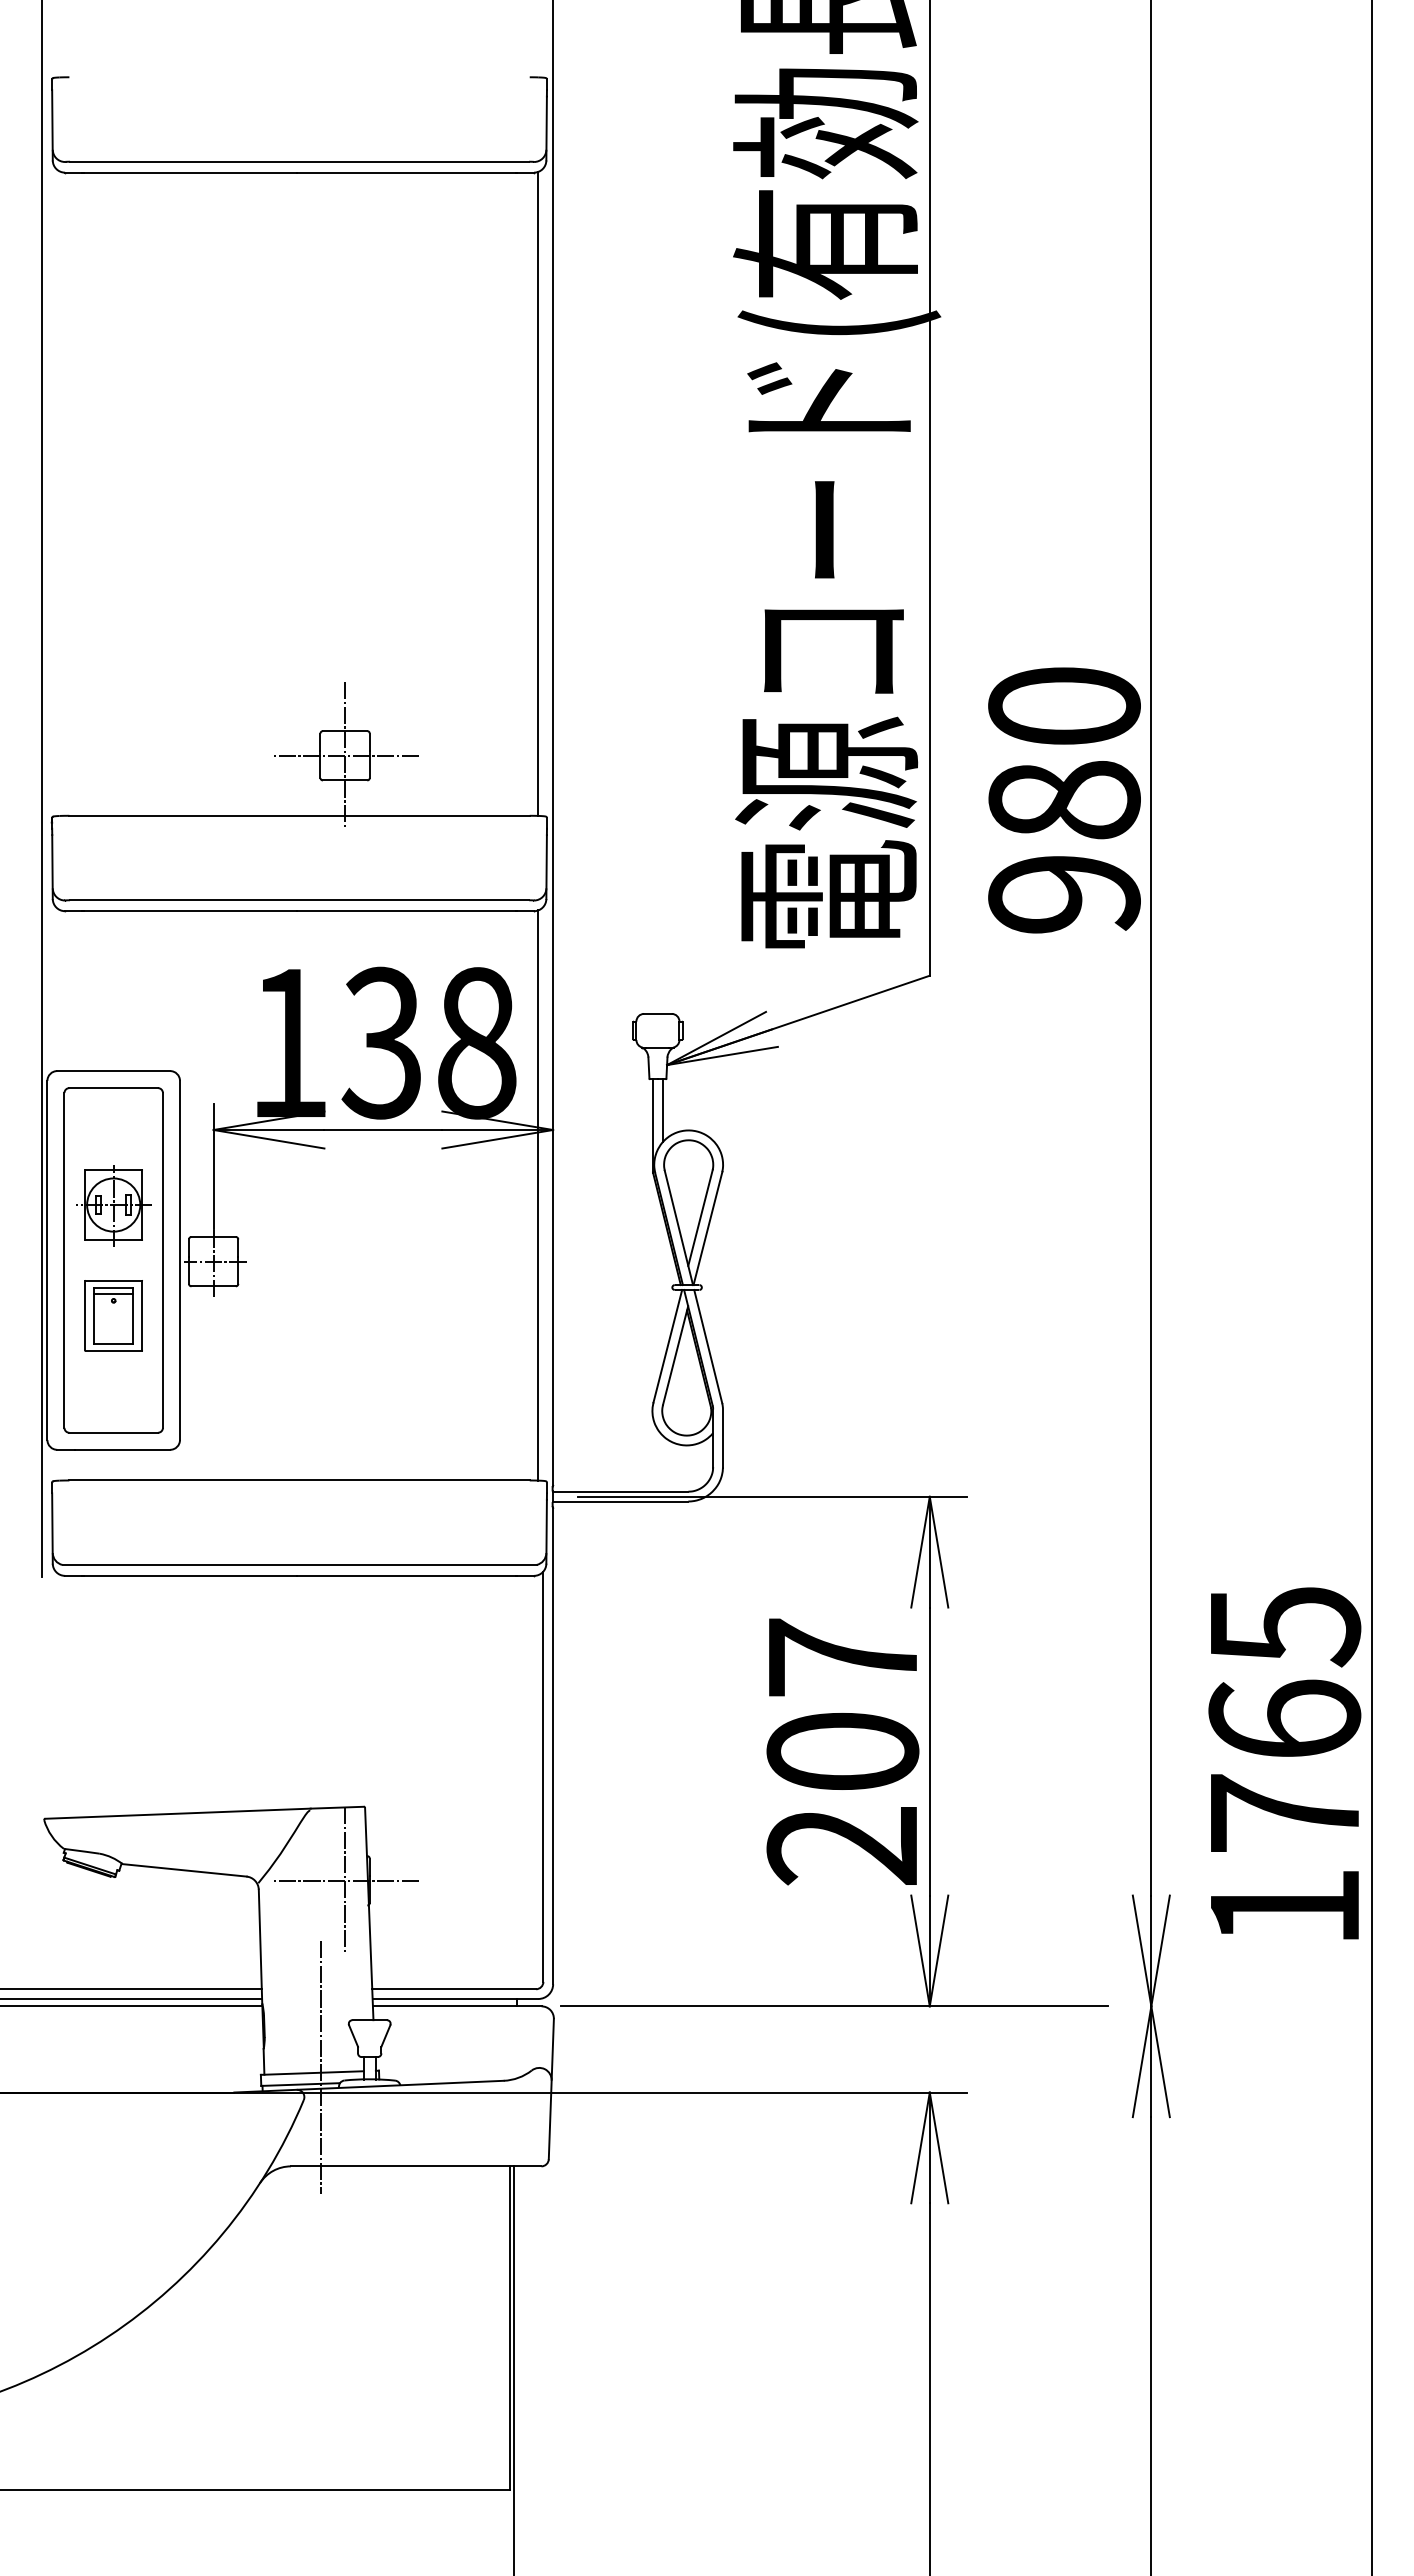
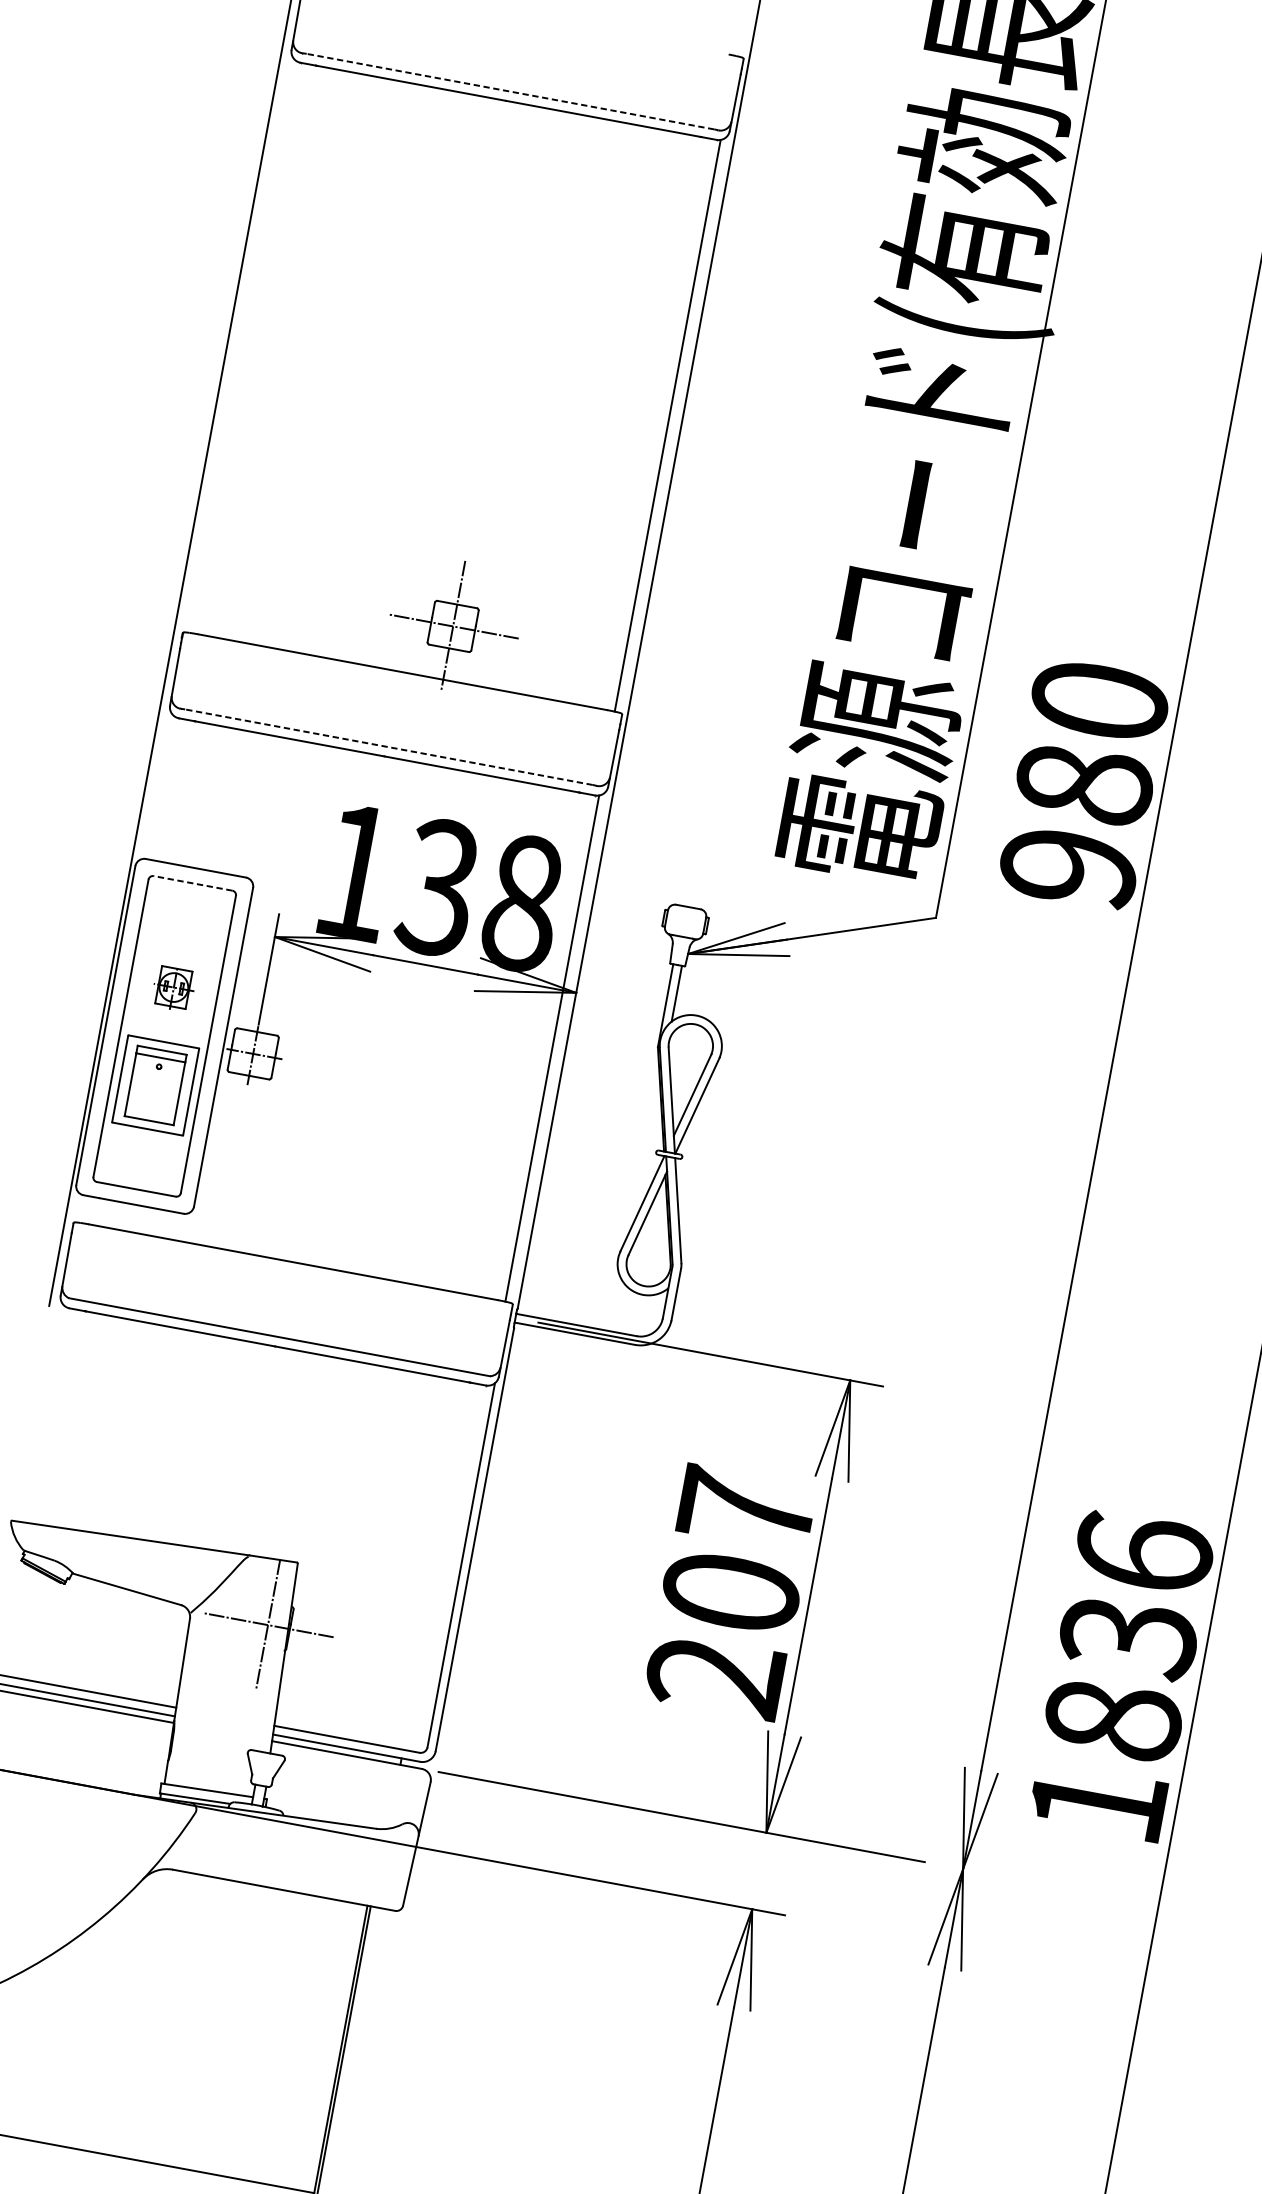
line: (299, 161) -> (510, 91), solid -> dashed
line: (299, 900) -> (388, 747), solid -> dashed
line: (113, 1088) -> (192, 883), solid -> dashed
part: (113, 1205) -> (173, 987), size x0.6
part: (113, 1315) -> (155, 1085), size x1.4
text: (1284, 1718) -> (1128, 1635), 1765 -> 1836
line: (320, 2067) -> (215, 1786), removed

